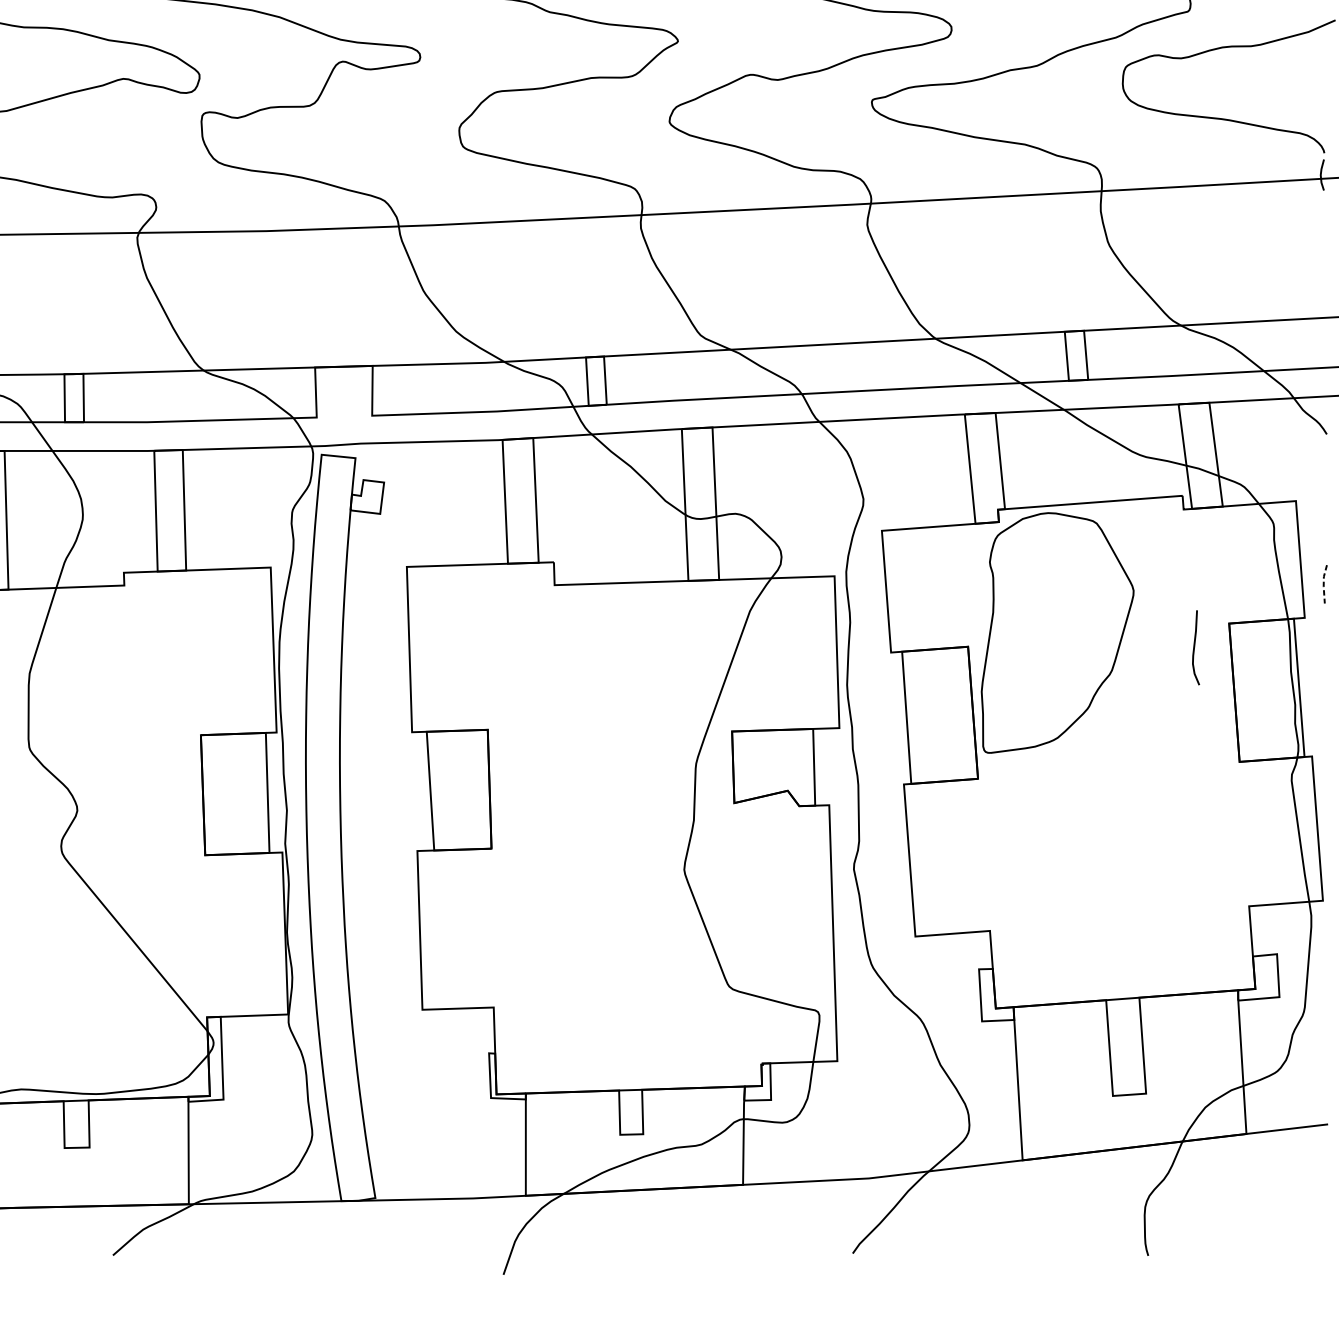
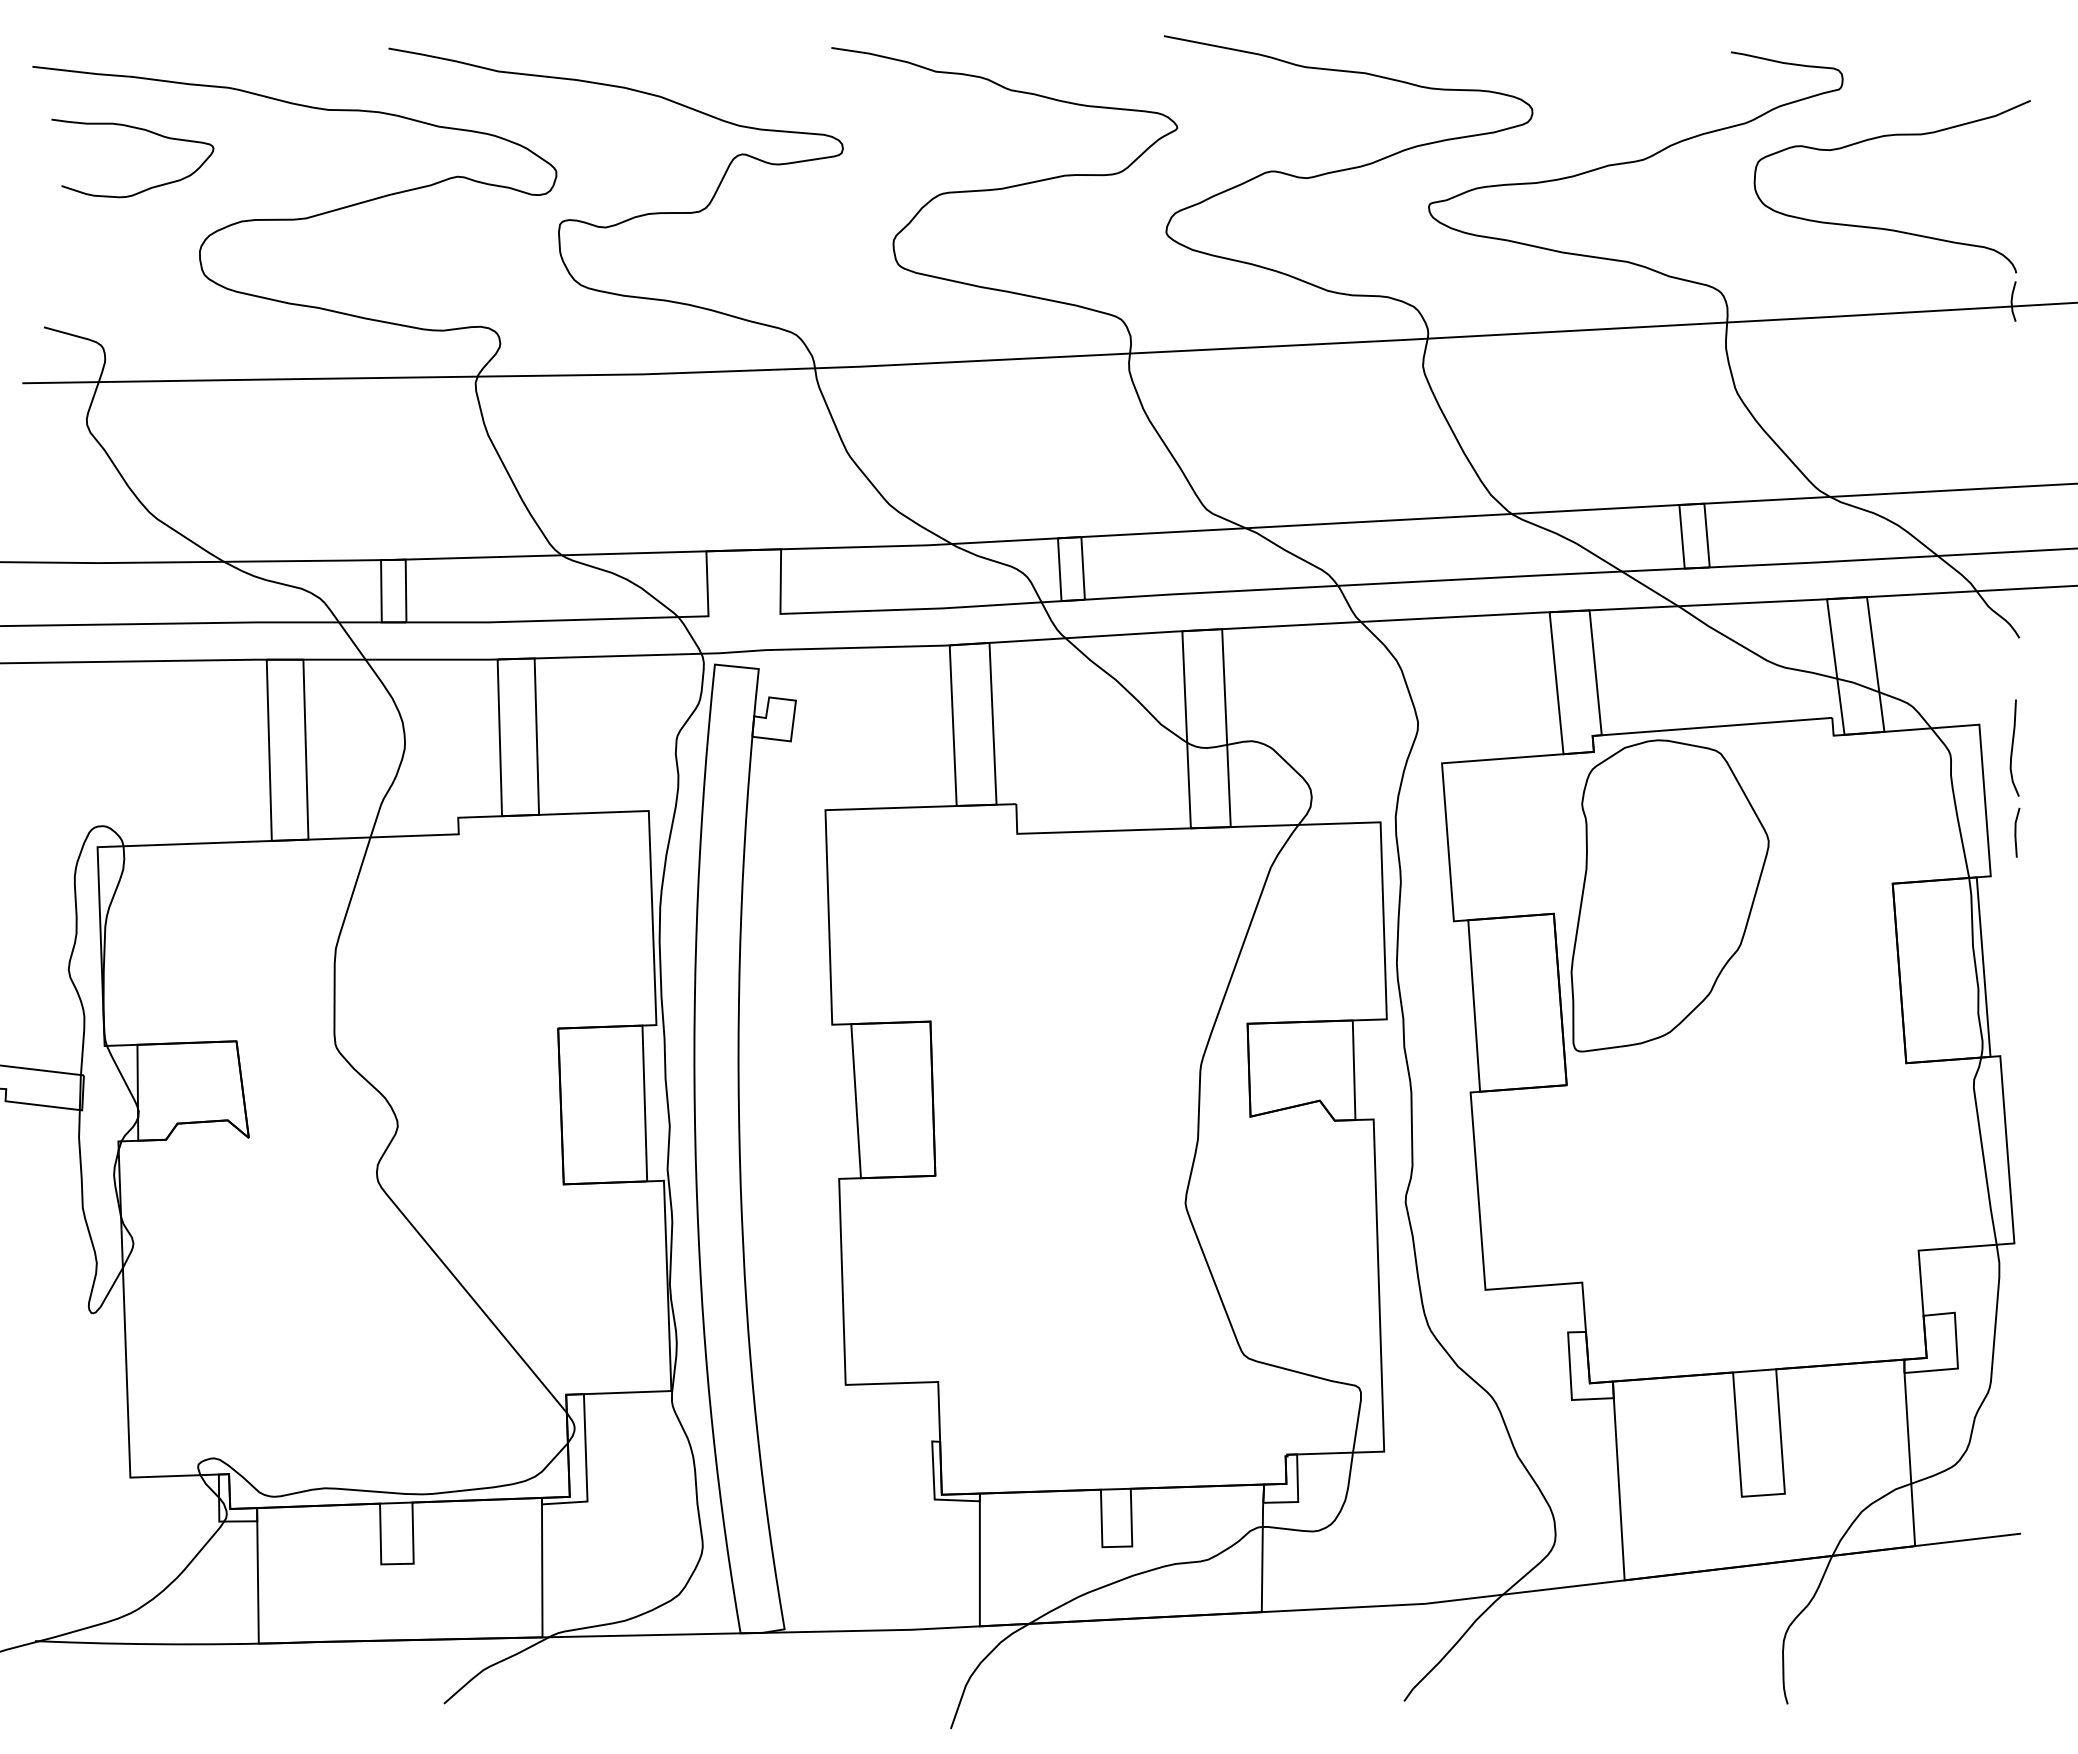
line: (1323, 584) -> (2015, 832), dashed -> solid
curve: (1195, 647) -> (2013, 747), moved

